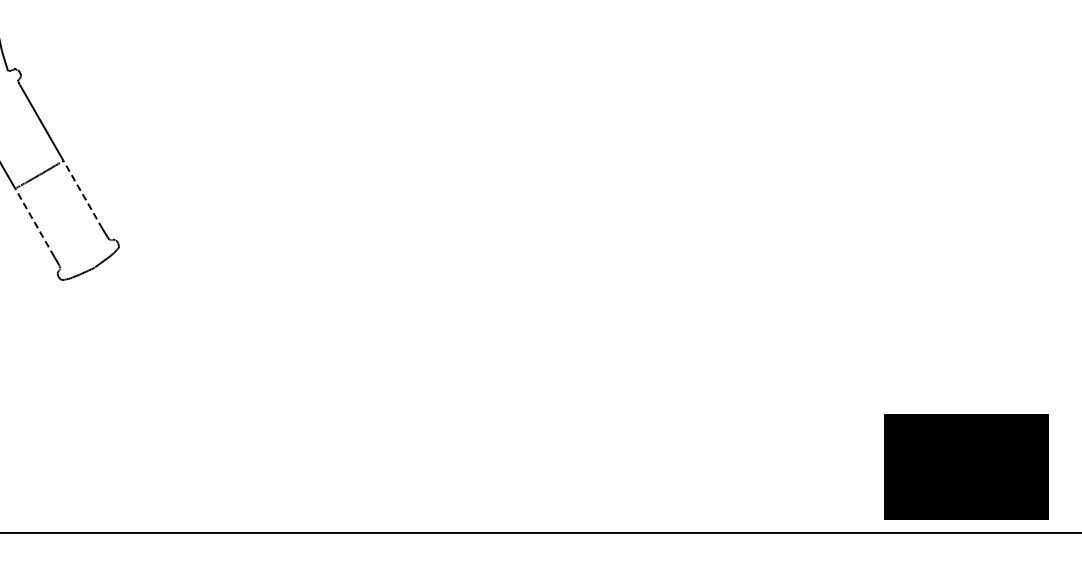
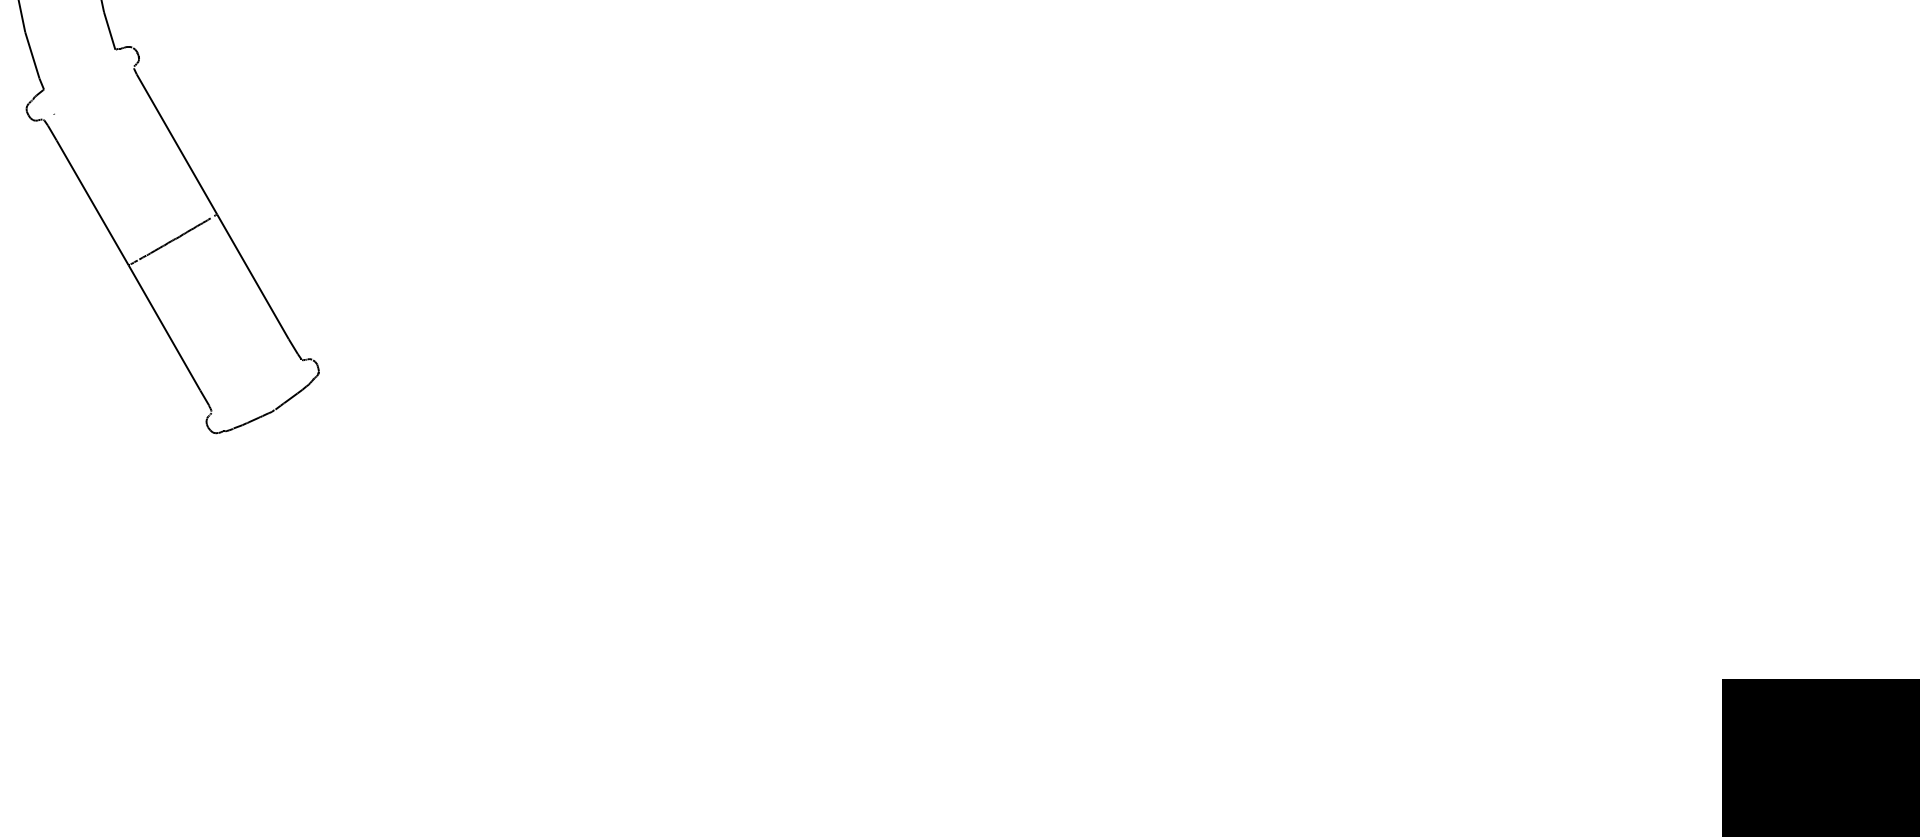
line: (82, 194) -> (251, 276), dashed -> solid
line: (34, 222) -> (163, 327), dashed -> solid

